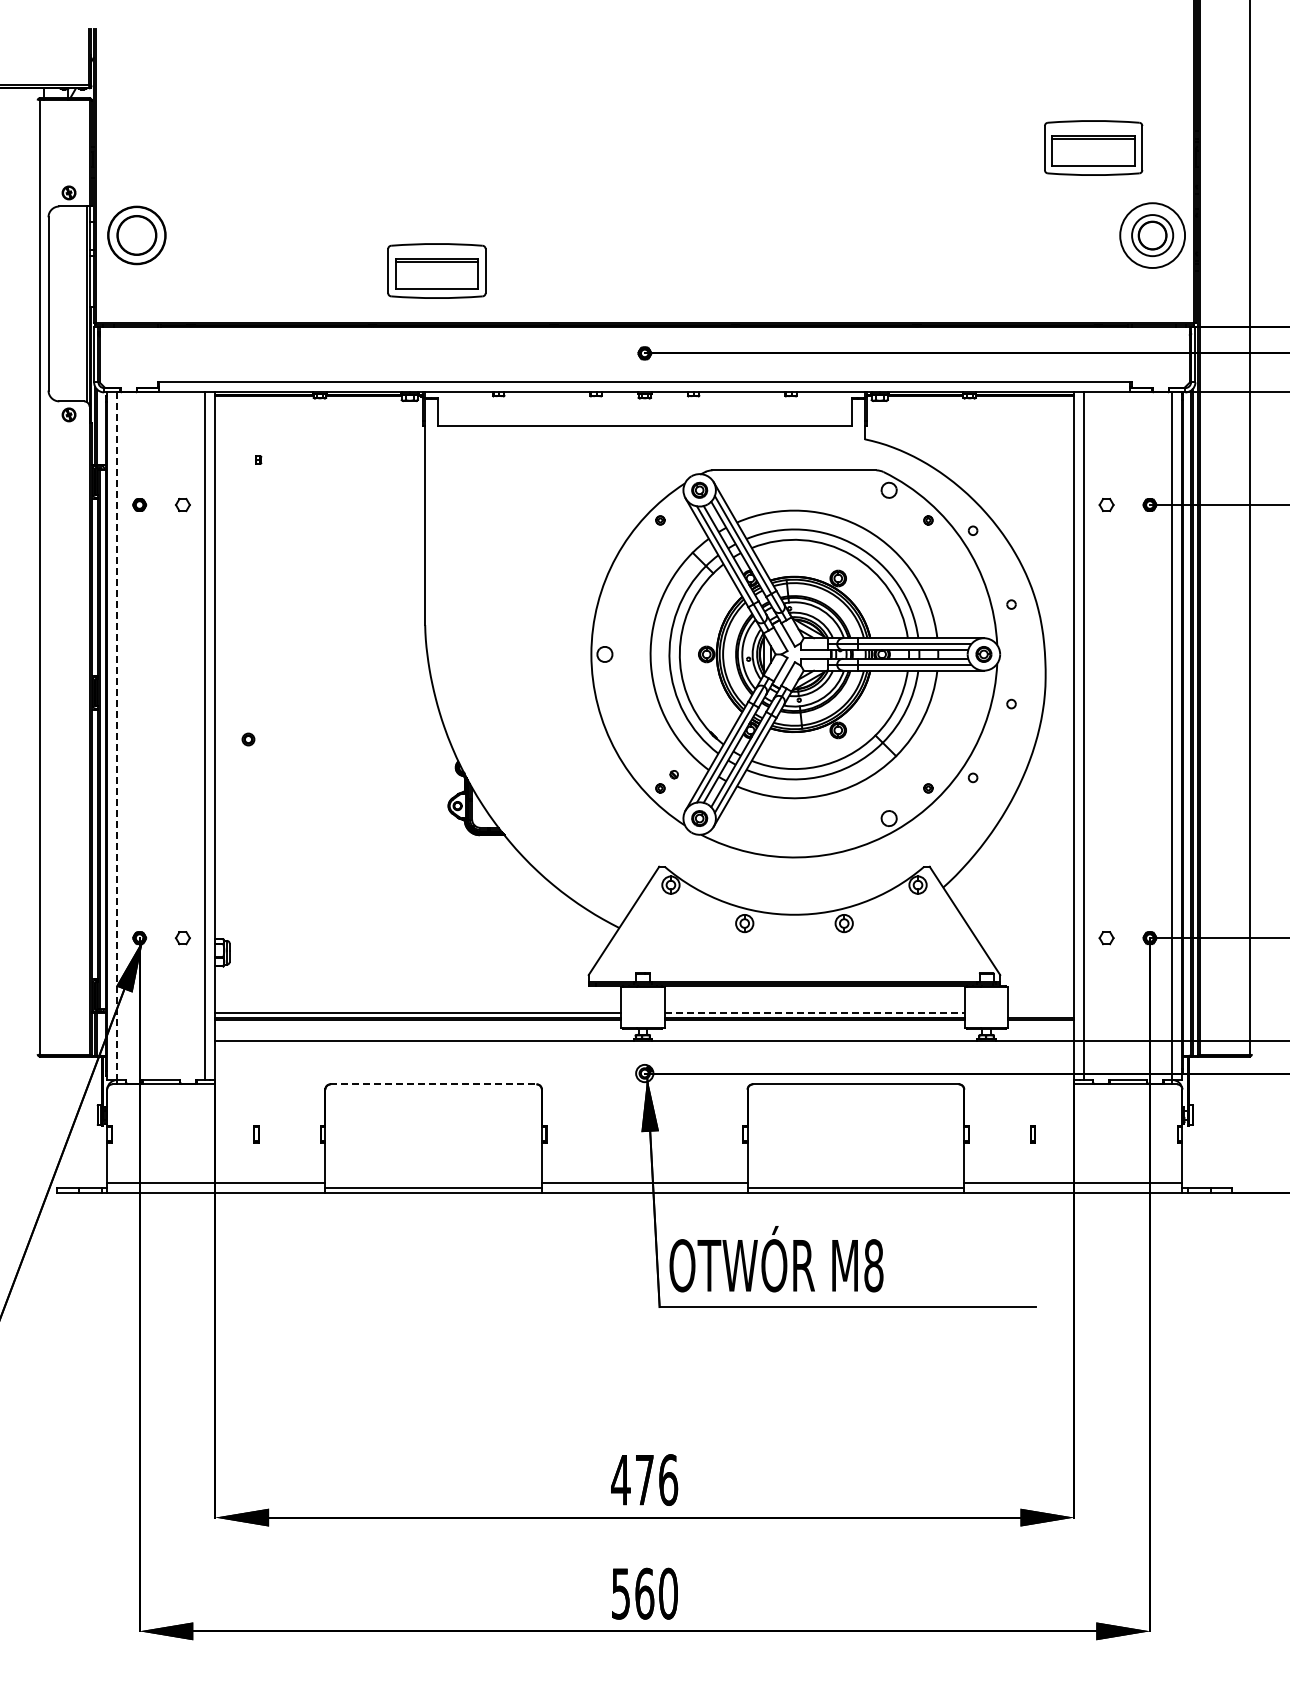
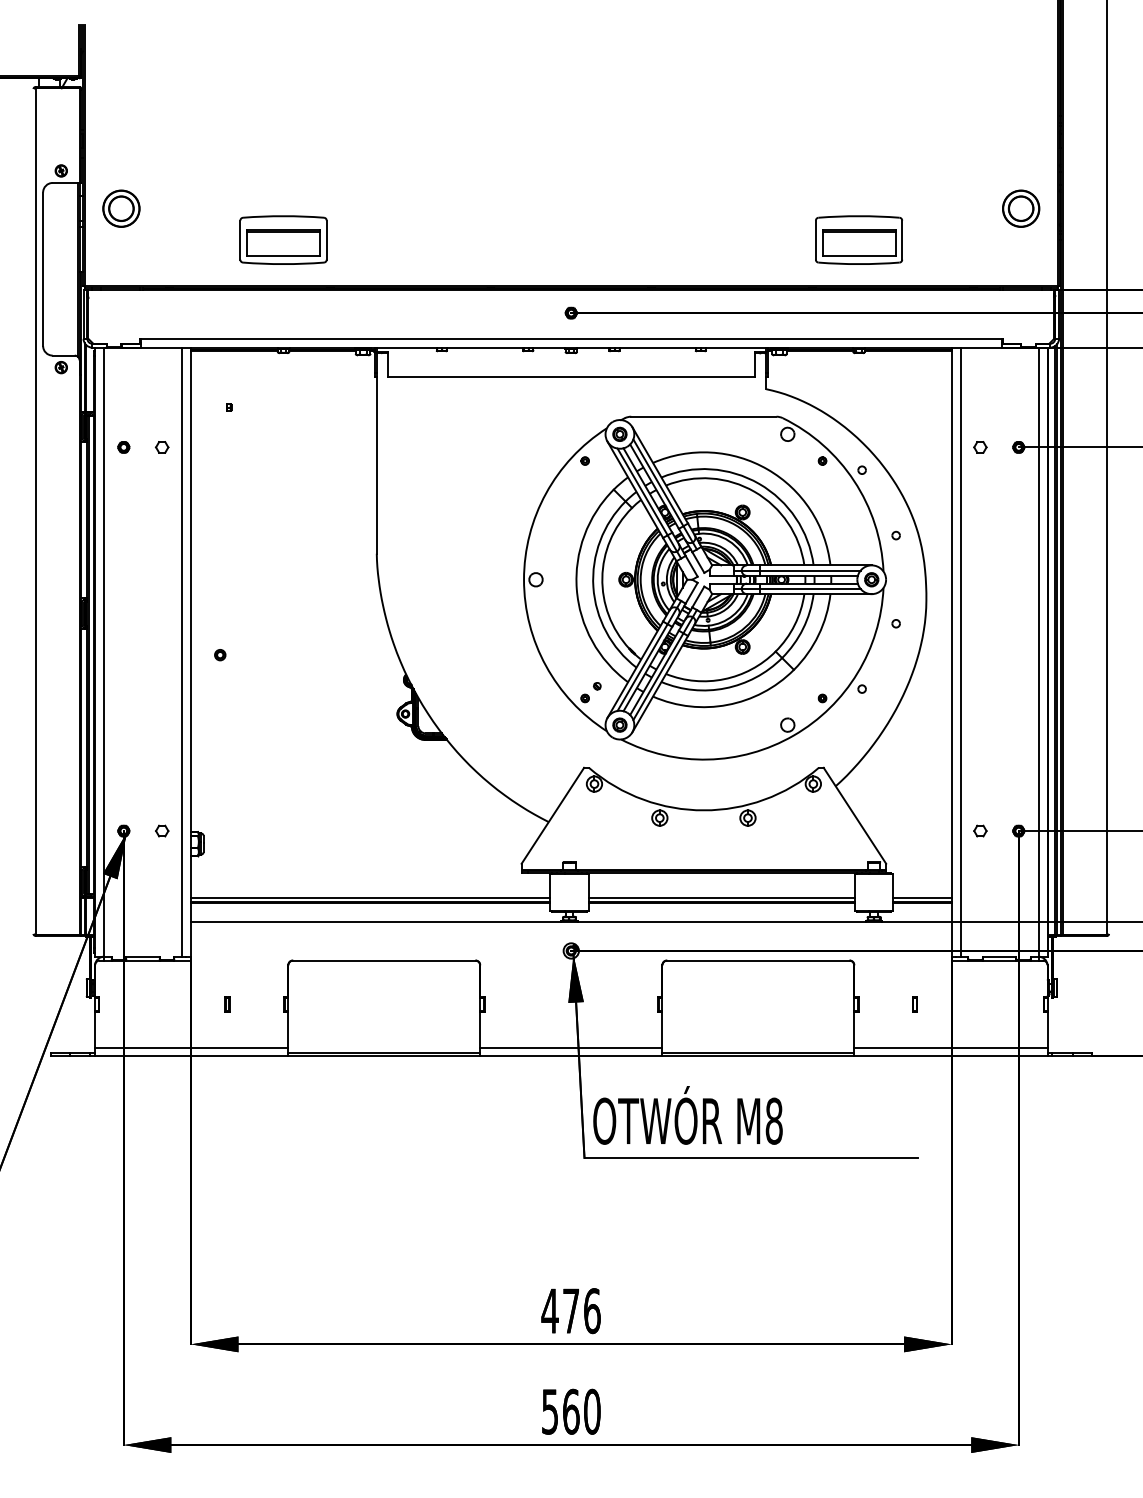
part: (1093, 147) -> (858, 239), moved
part: (136, 235) -> (121, 208), size x0.71
circle: (1152, 235) -> (1021, 208), size x0.62
part: (436, 270) -> (283, 239), moved
line: (117, 736) -> (104, 652), dashed -> solid
line: (815, 1013) -> (722, 897), dashed -> solid
line: (1041, 1013) -> (922, 897), added
line: (434, 1084) -> (385, 960), dashed -> solid

